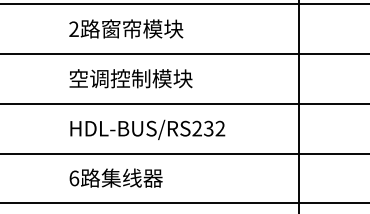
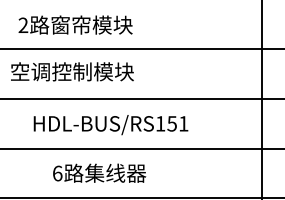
text: (126, 28) -> (75, 24), moved
text: (130, 78) -> (71, 71), moved
text: (208, 128) -> (171, 123), HDL-BUS/RS232 -> HDL-BUS/RS151
text: (115, 177) -> (98, 172), moved

